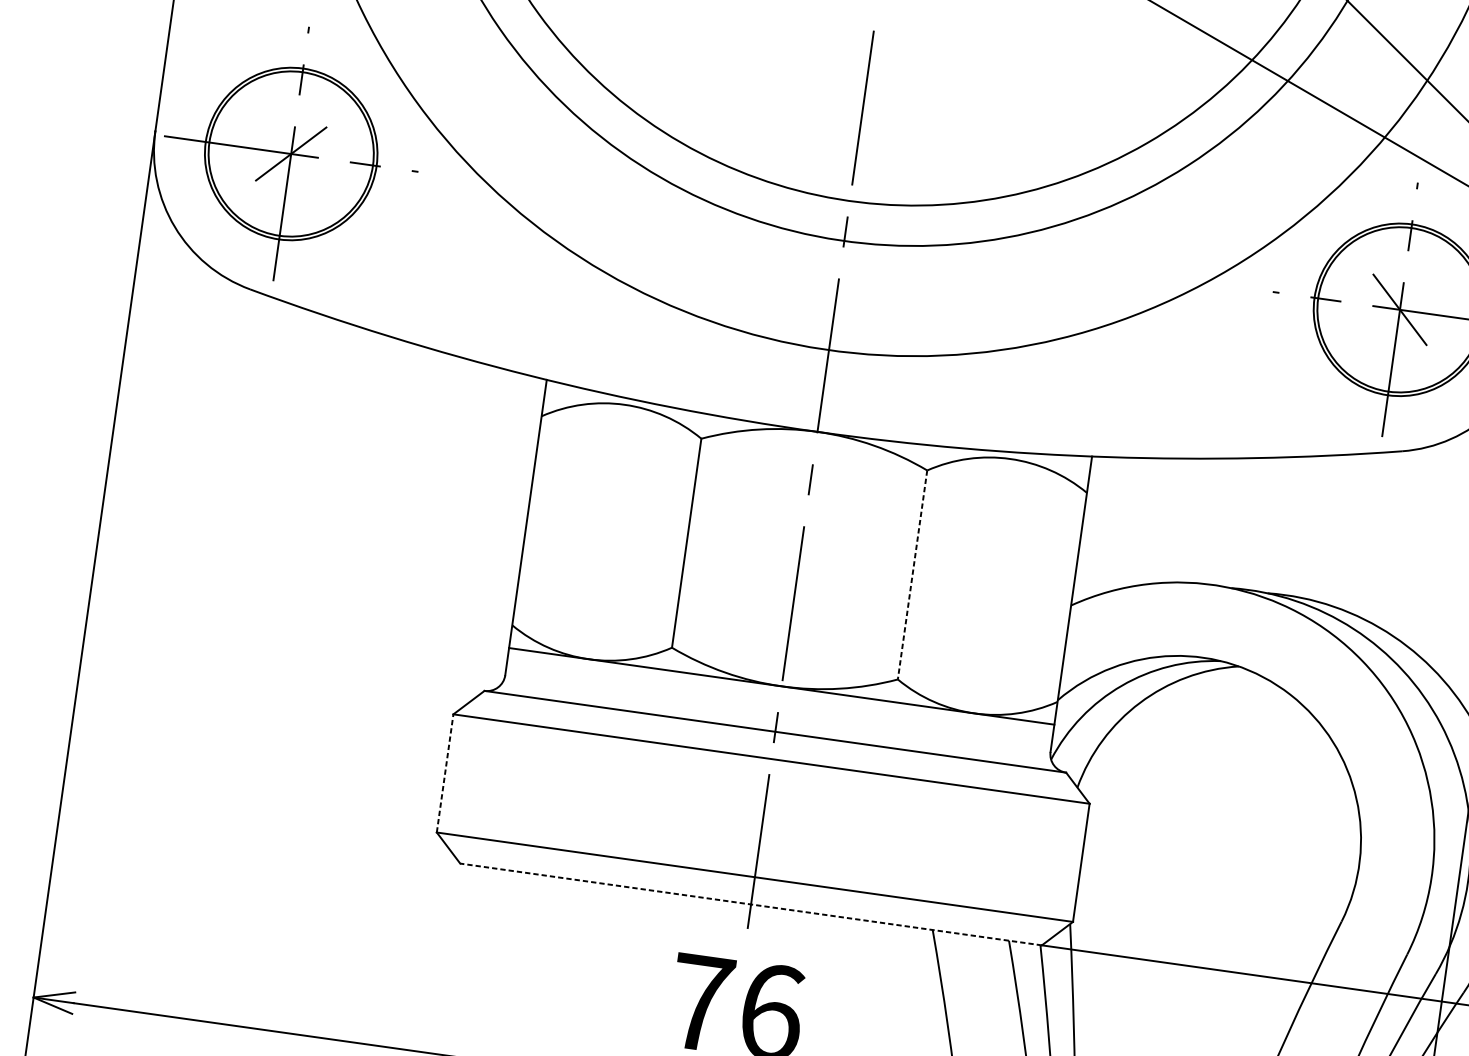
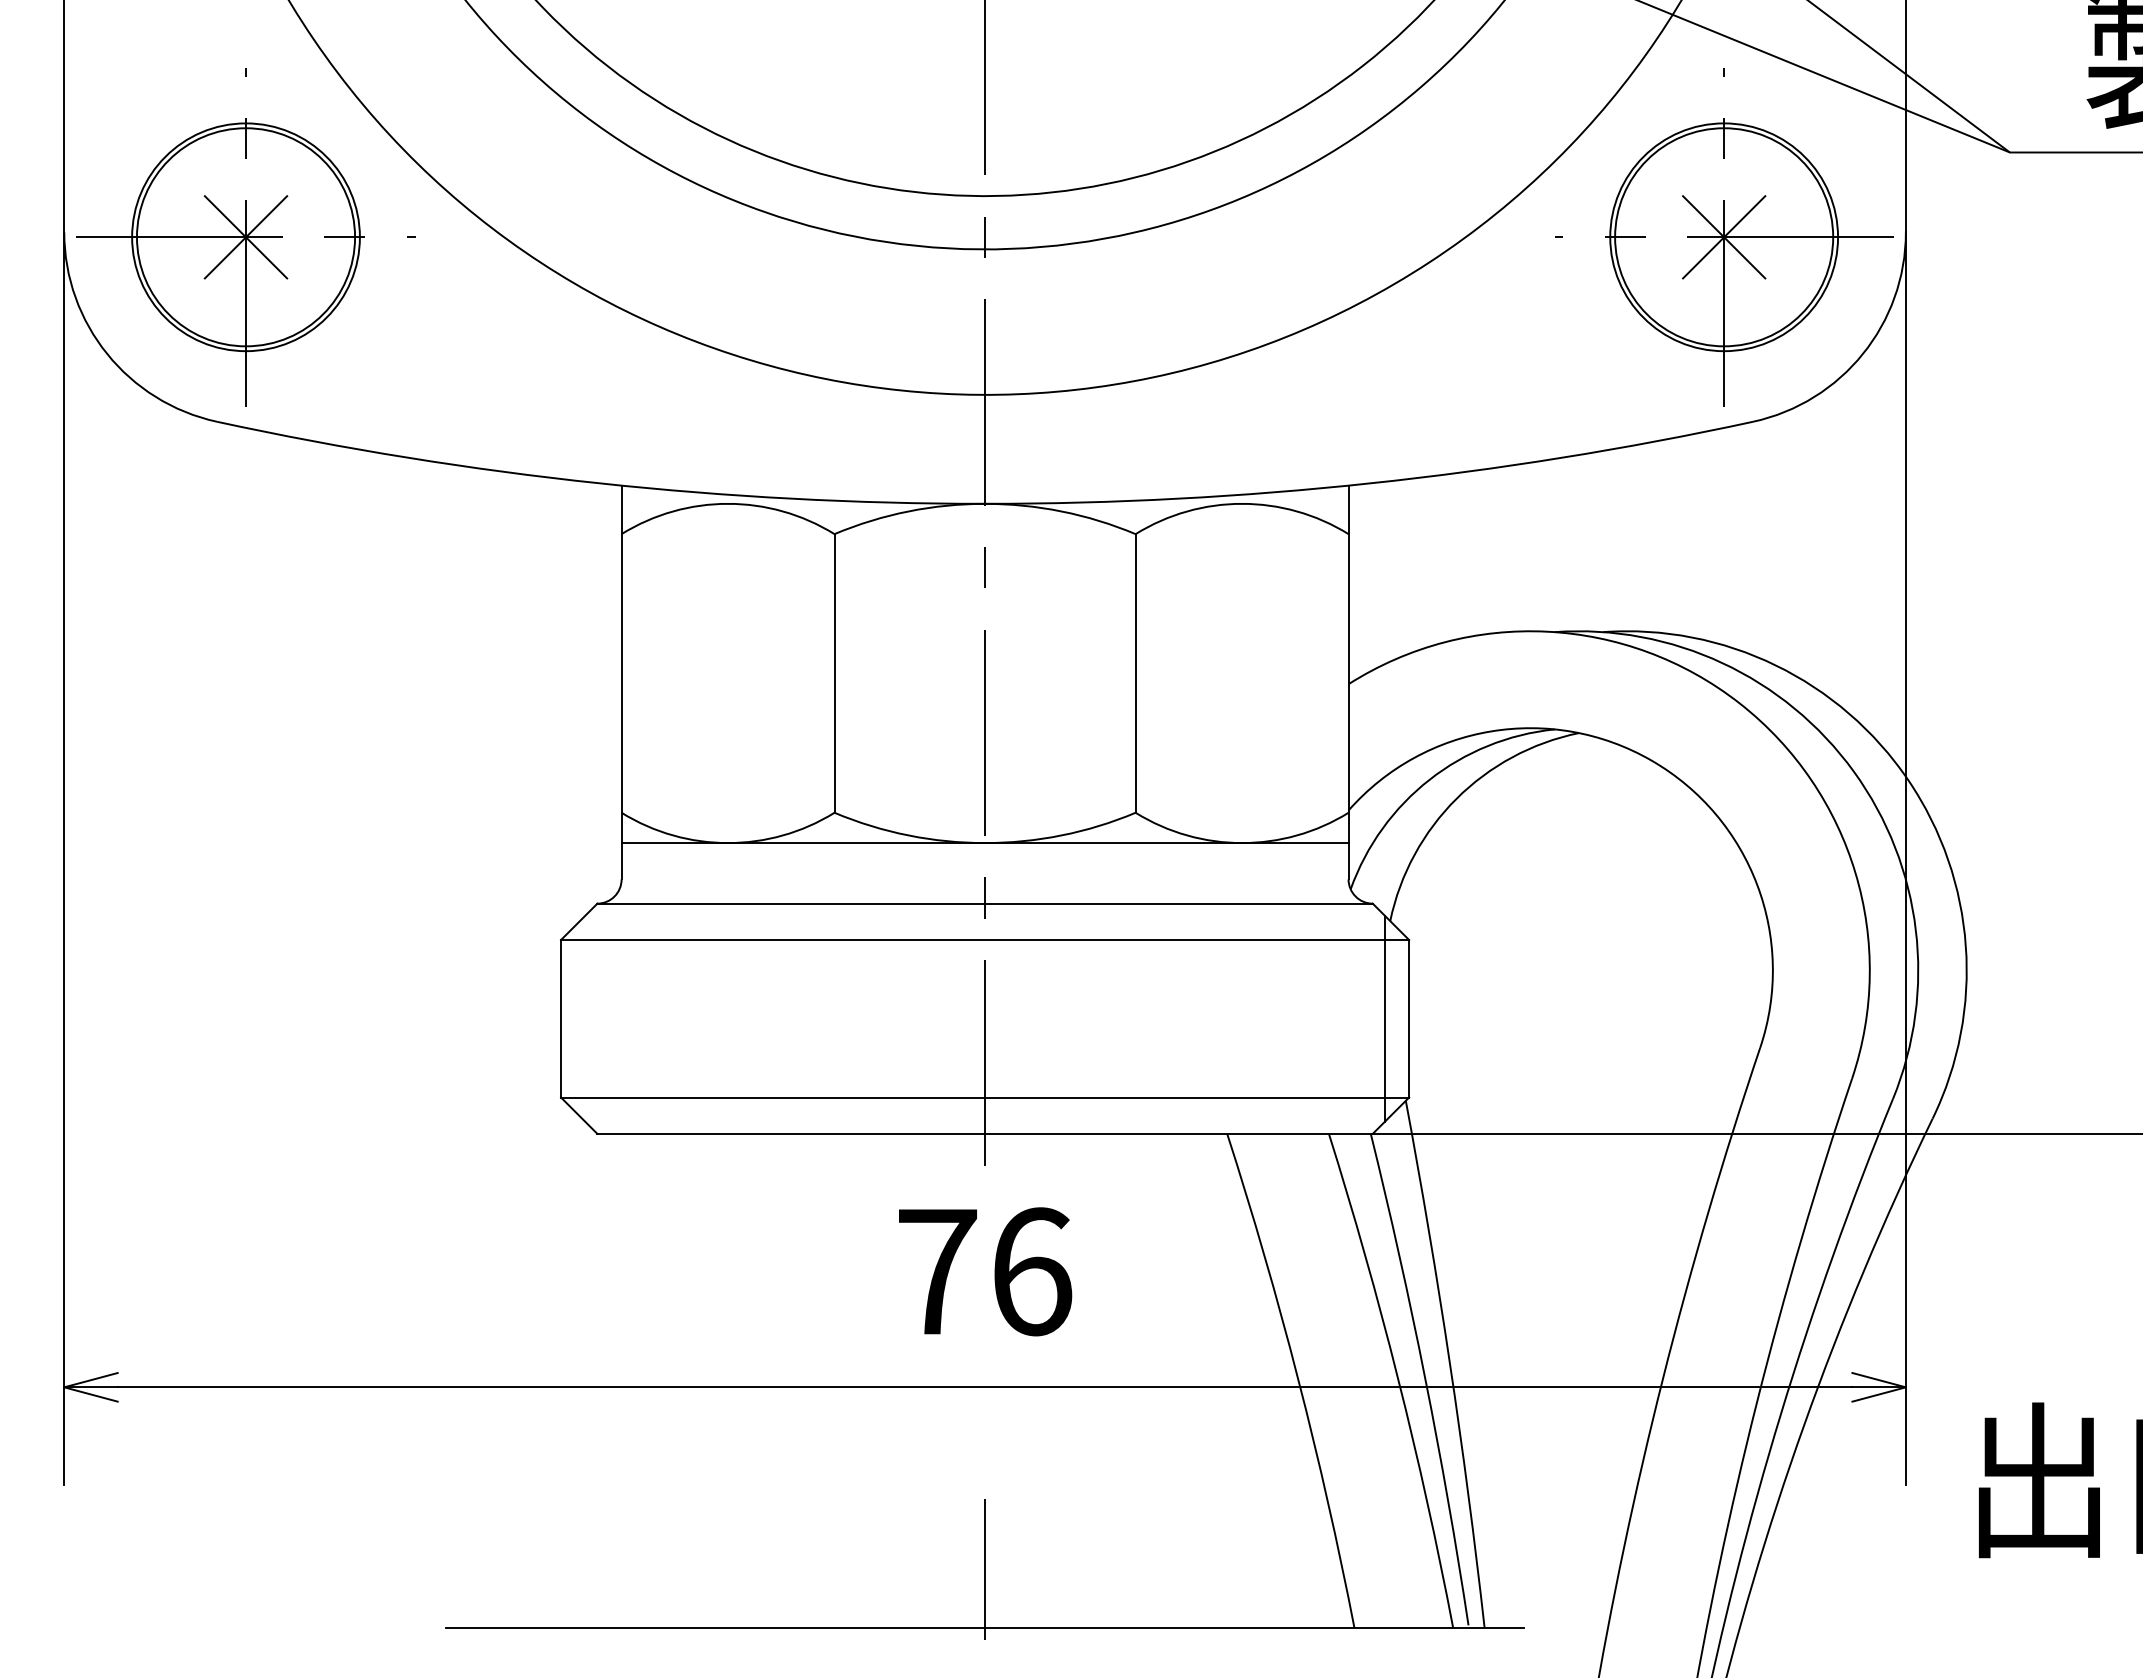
line: (290, 154) -> (245, 237), added
line: (1400, 310) -> (1724, 237), added
line: (912, 575) -> (1135, 673), dashed -> solid
line: (445, 773) -> (561, 1018), dashed -> solid
line: (1062, 860) -> (1384, 1018), added
line: (751, 904) -> (985, 1133), dashed -> solid

